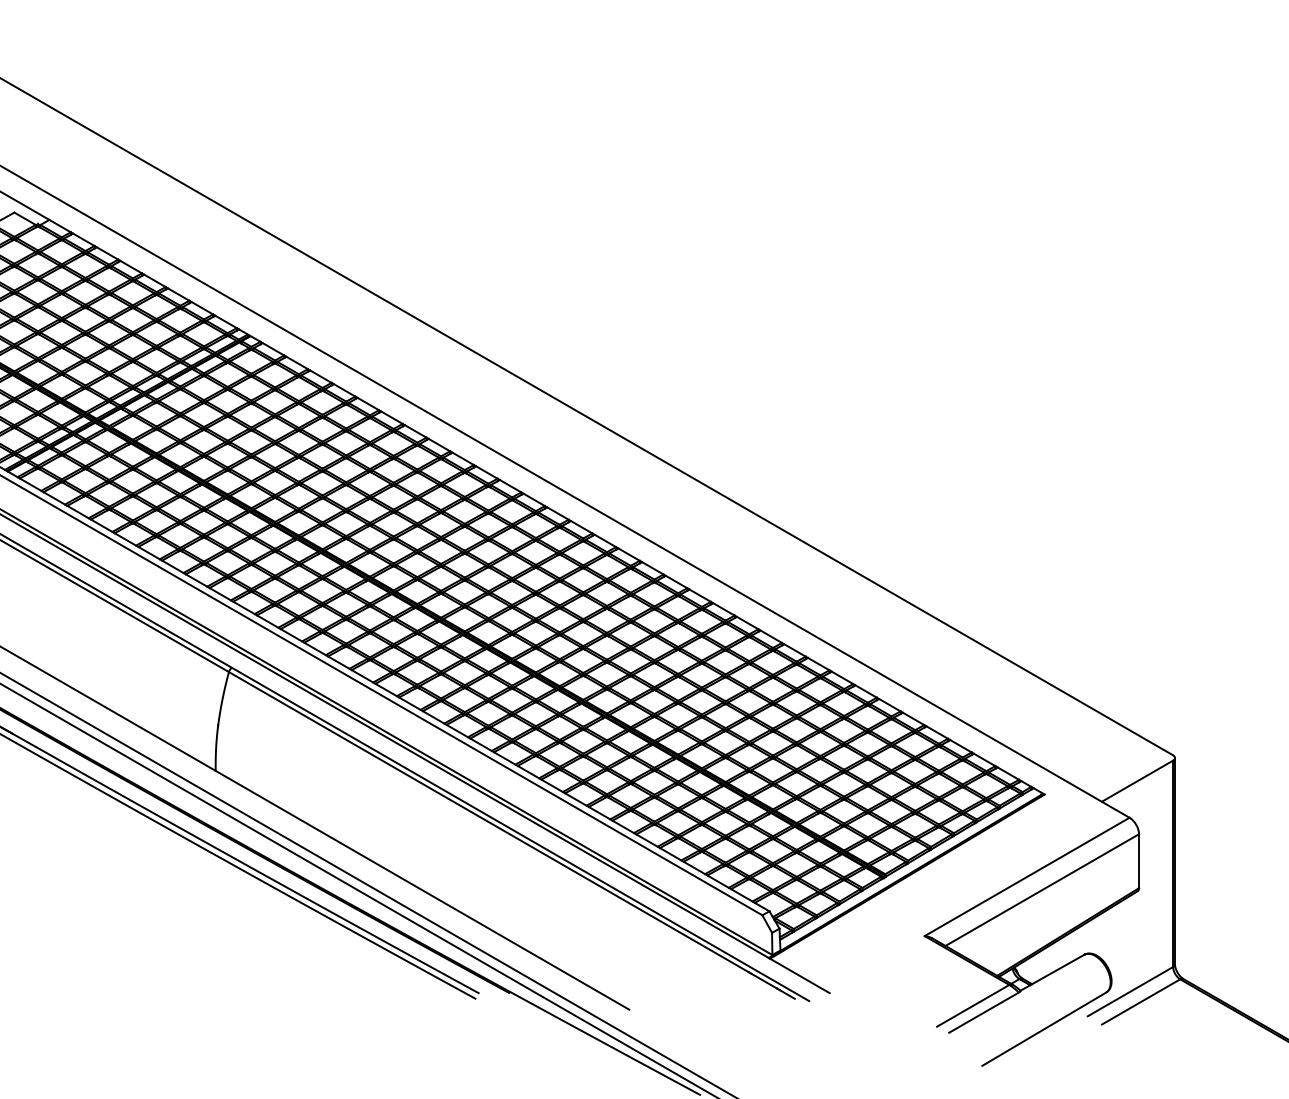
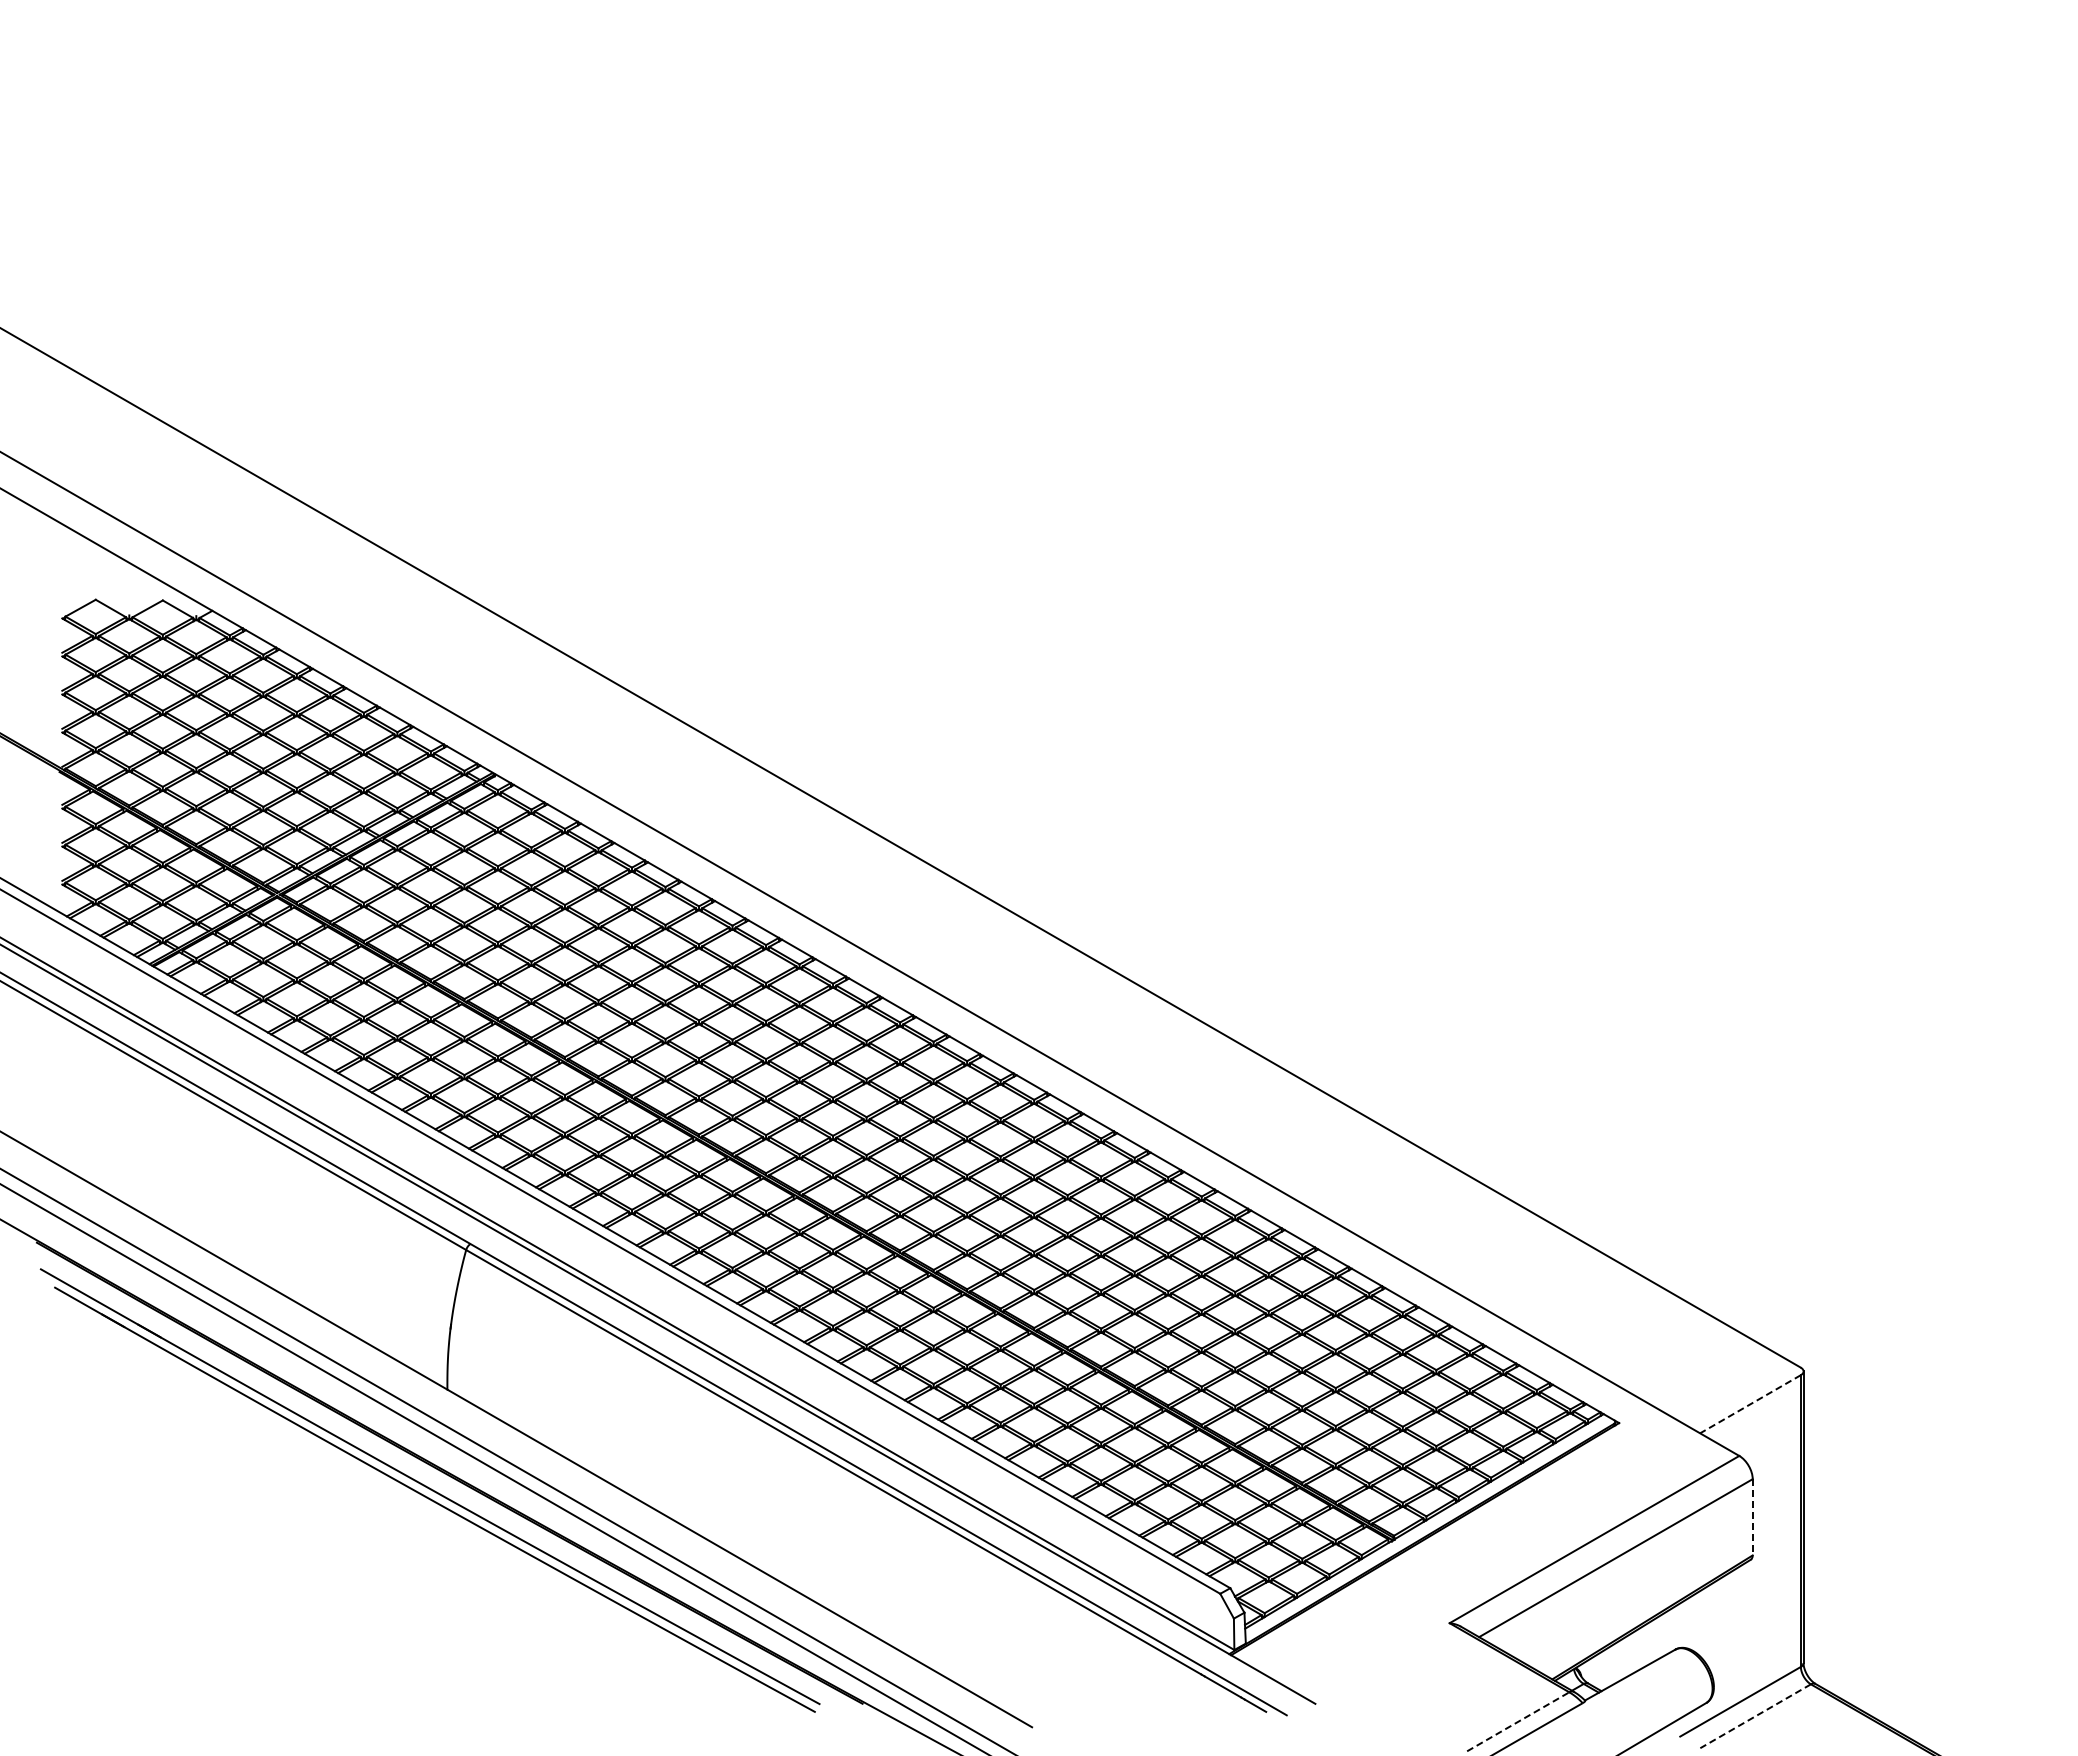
line: (1137, 781) -> (1750, 1404), solid -> dashed
line: (1138, 861) -> (1752, 1517), solid -> dashed
line: (1141, 1002) -> (1755, 1716), solid -> dashed
line: (973, 1005) -> (1518, 1721), solid -> dashed

